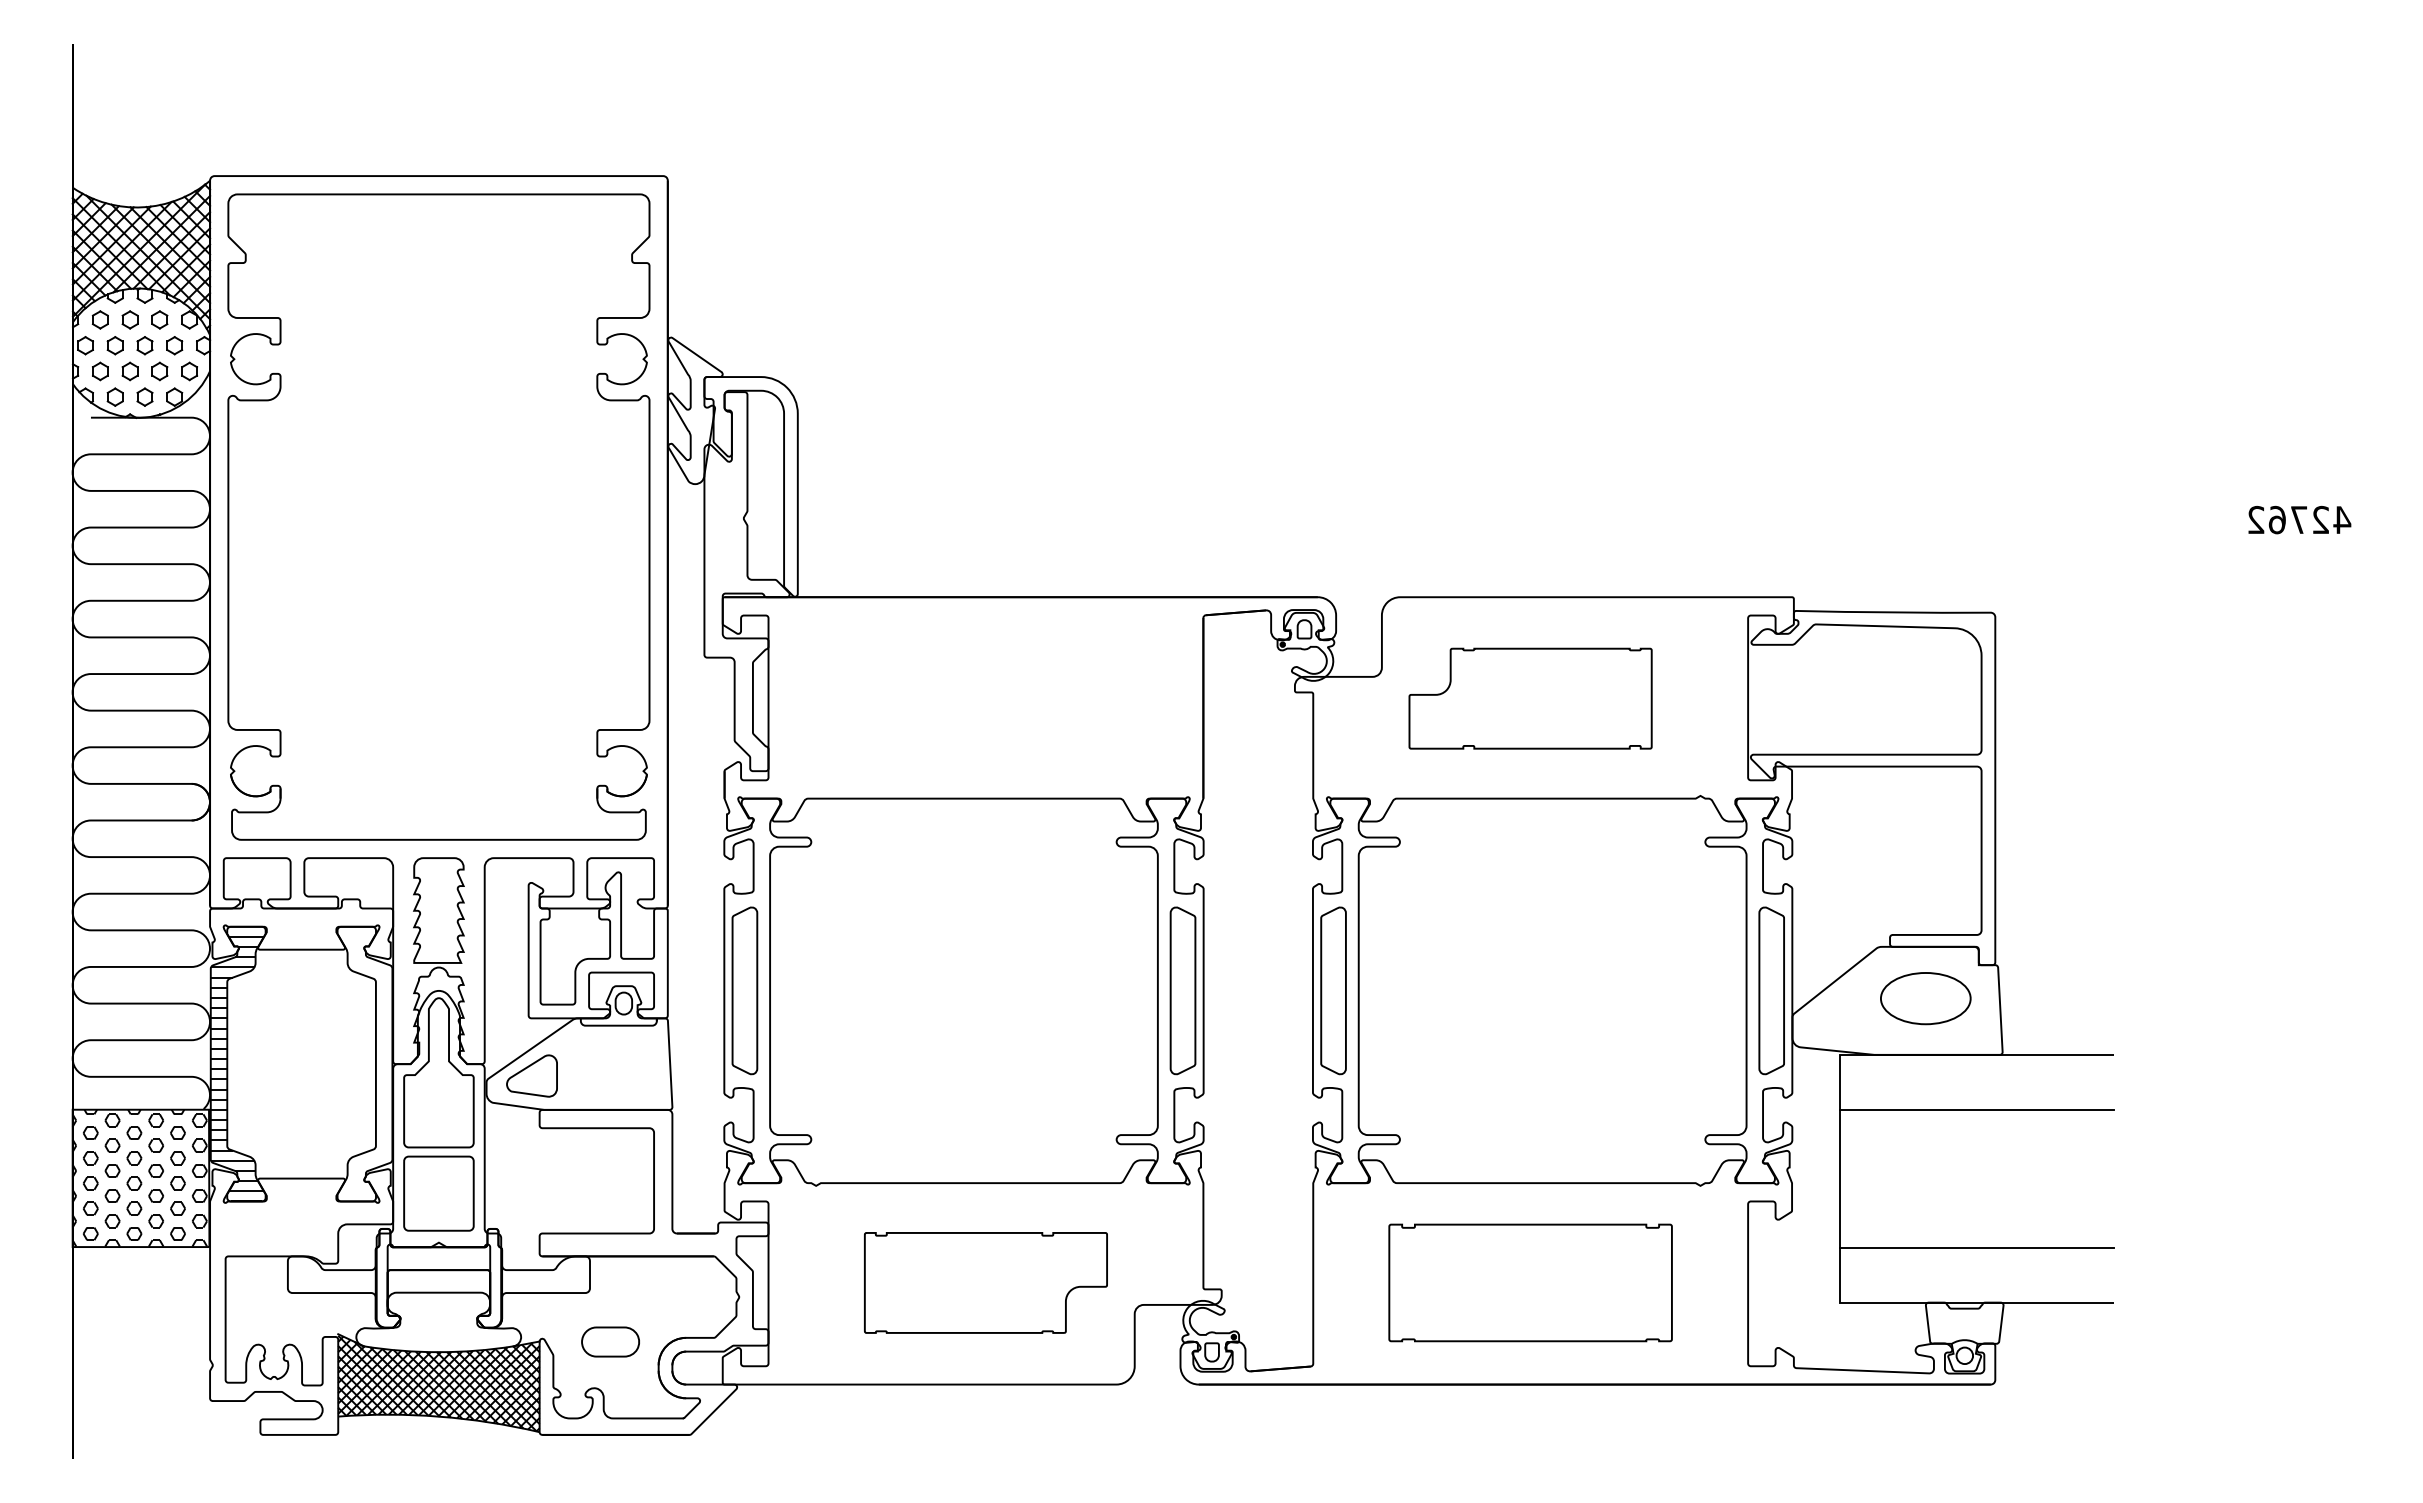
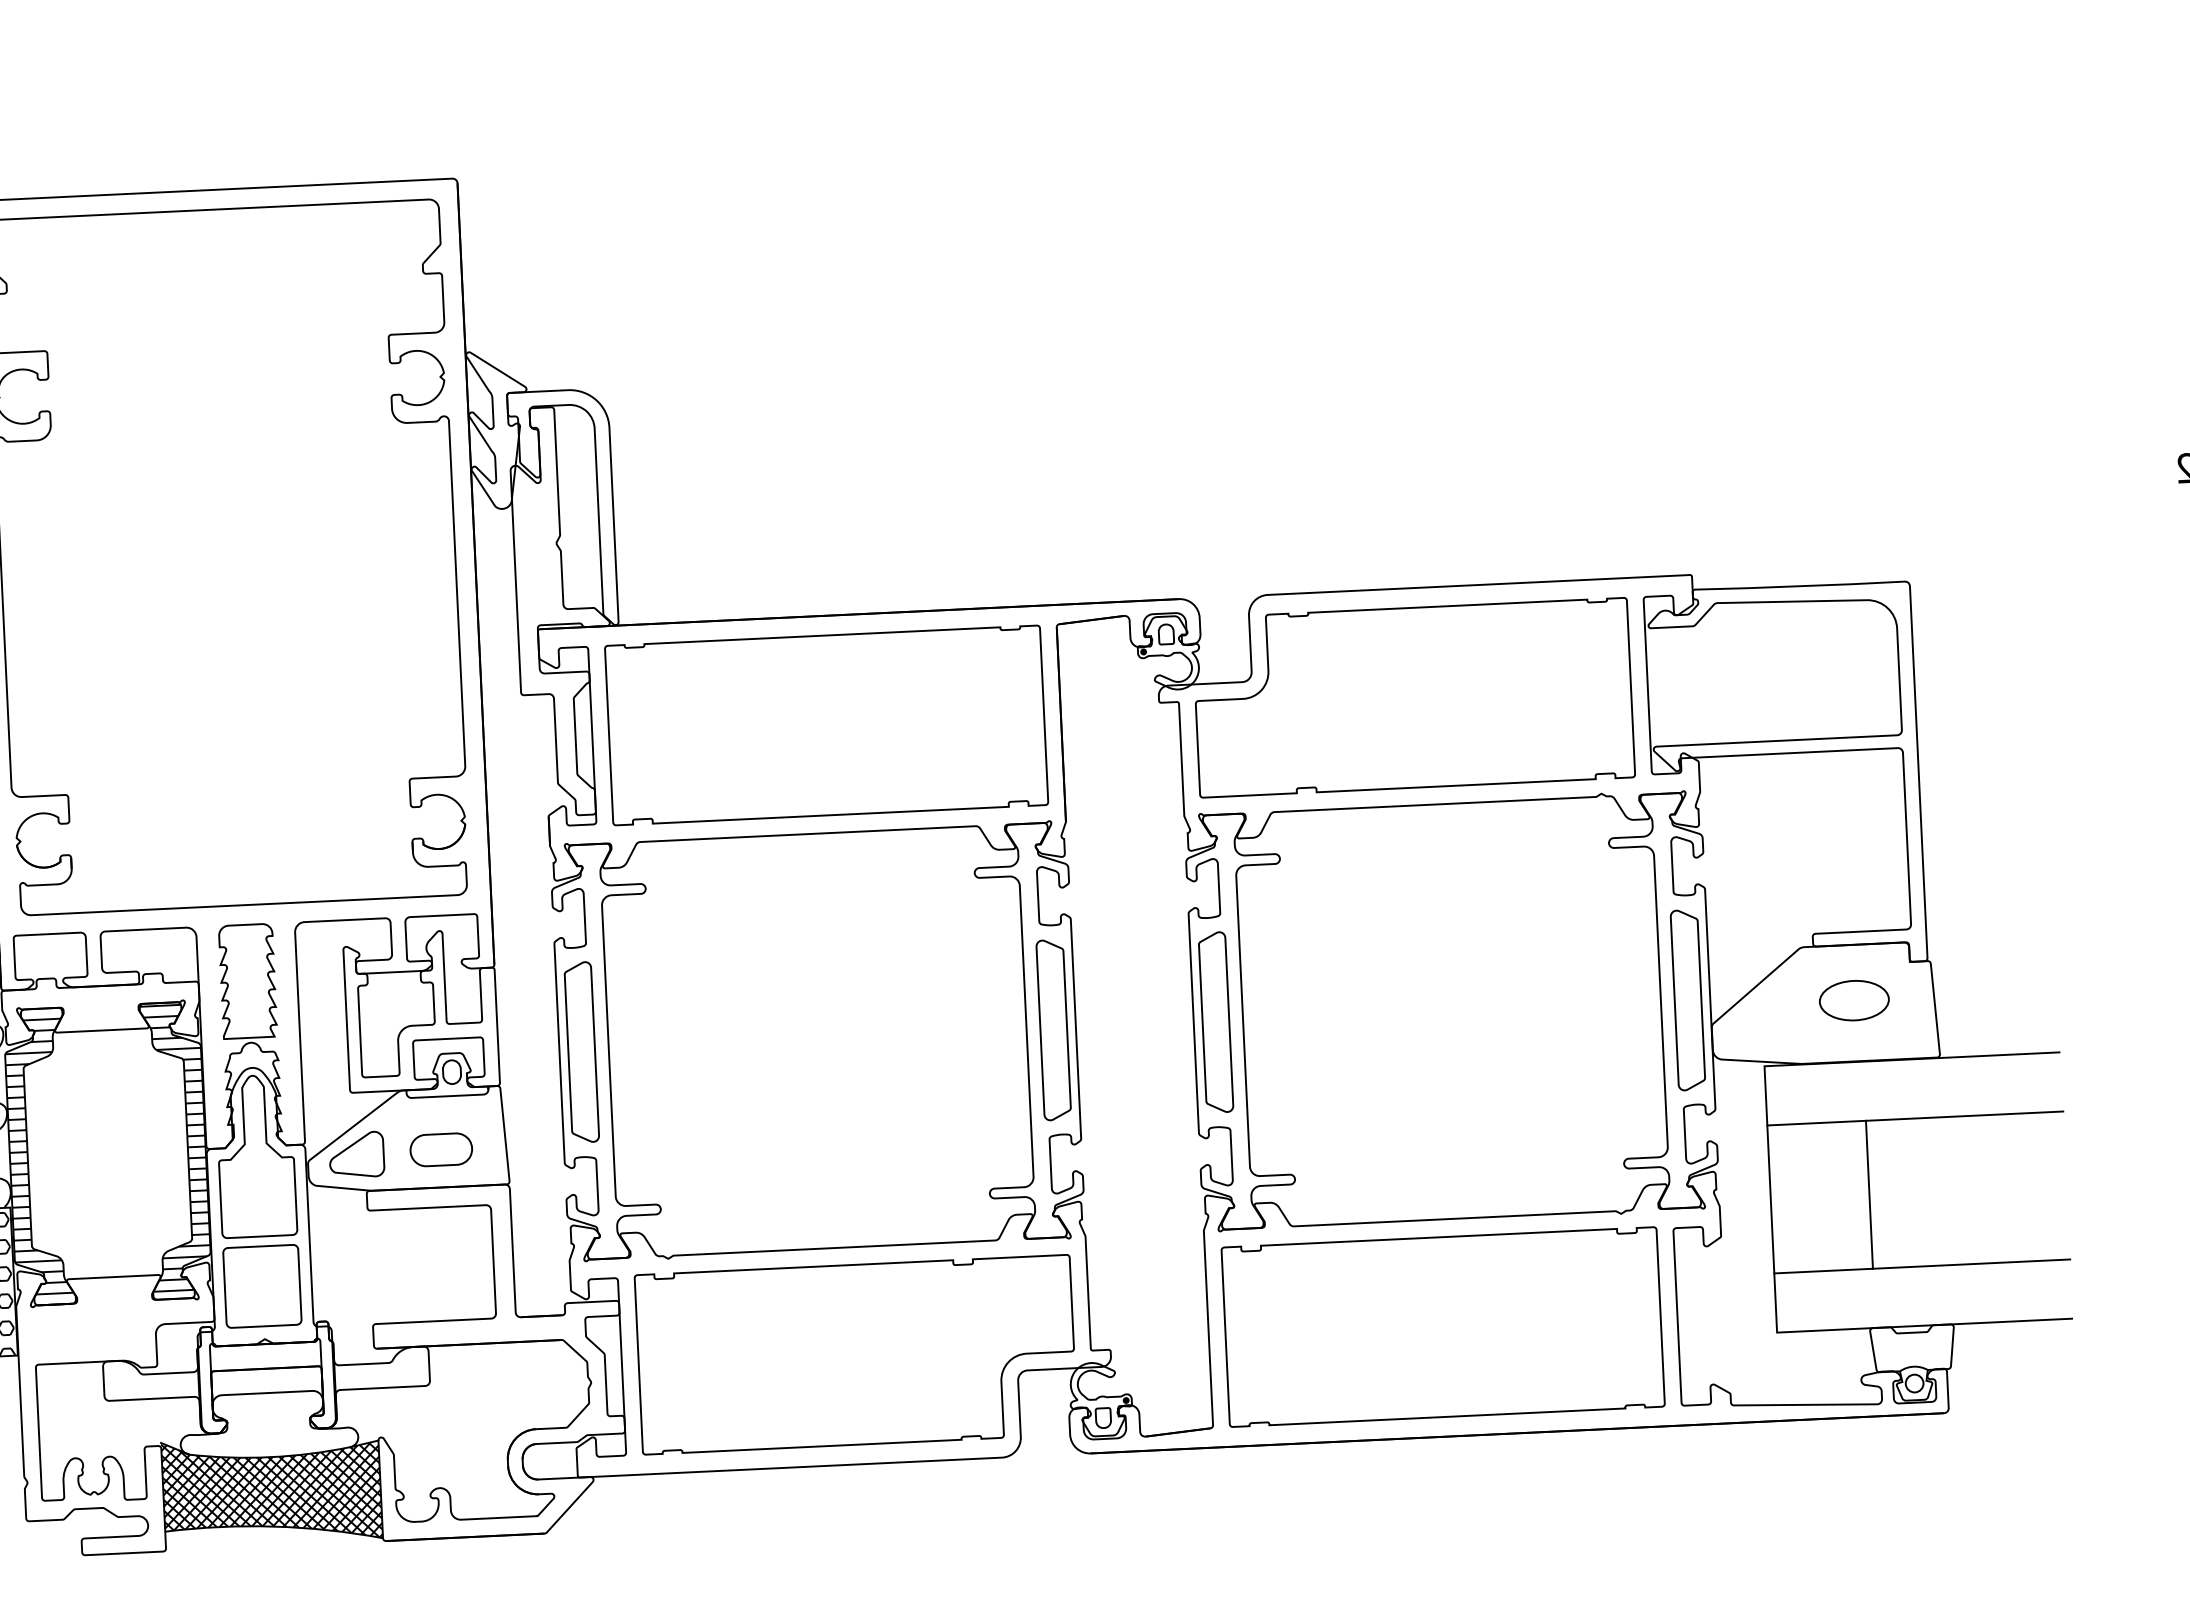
part: (985, 698) -> (826, 725), added
part: (1530, 698) -> (1413, 697), size x1.67
part: (1925, 998) -> (1854, 1000), size x0.71
hatch: (364, 1061) -> (175, 1147), added
line: (1931, 1178) -> (1869, 1194), added
part: (985, 1282) -> (855, 1354), size x1.67
part: (1530, 1282) -> (1442, 1326), size x1.43
part: (610, 1341) -> (441, 1149), moved

